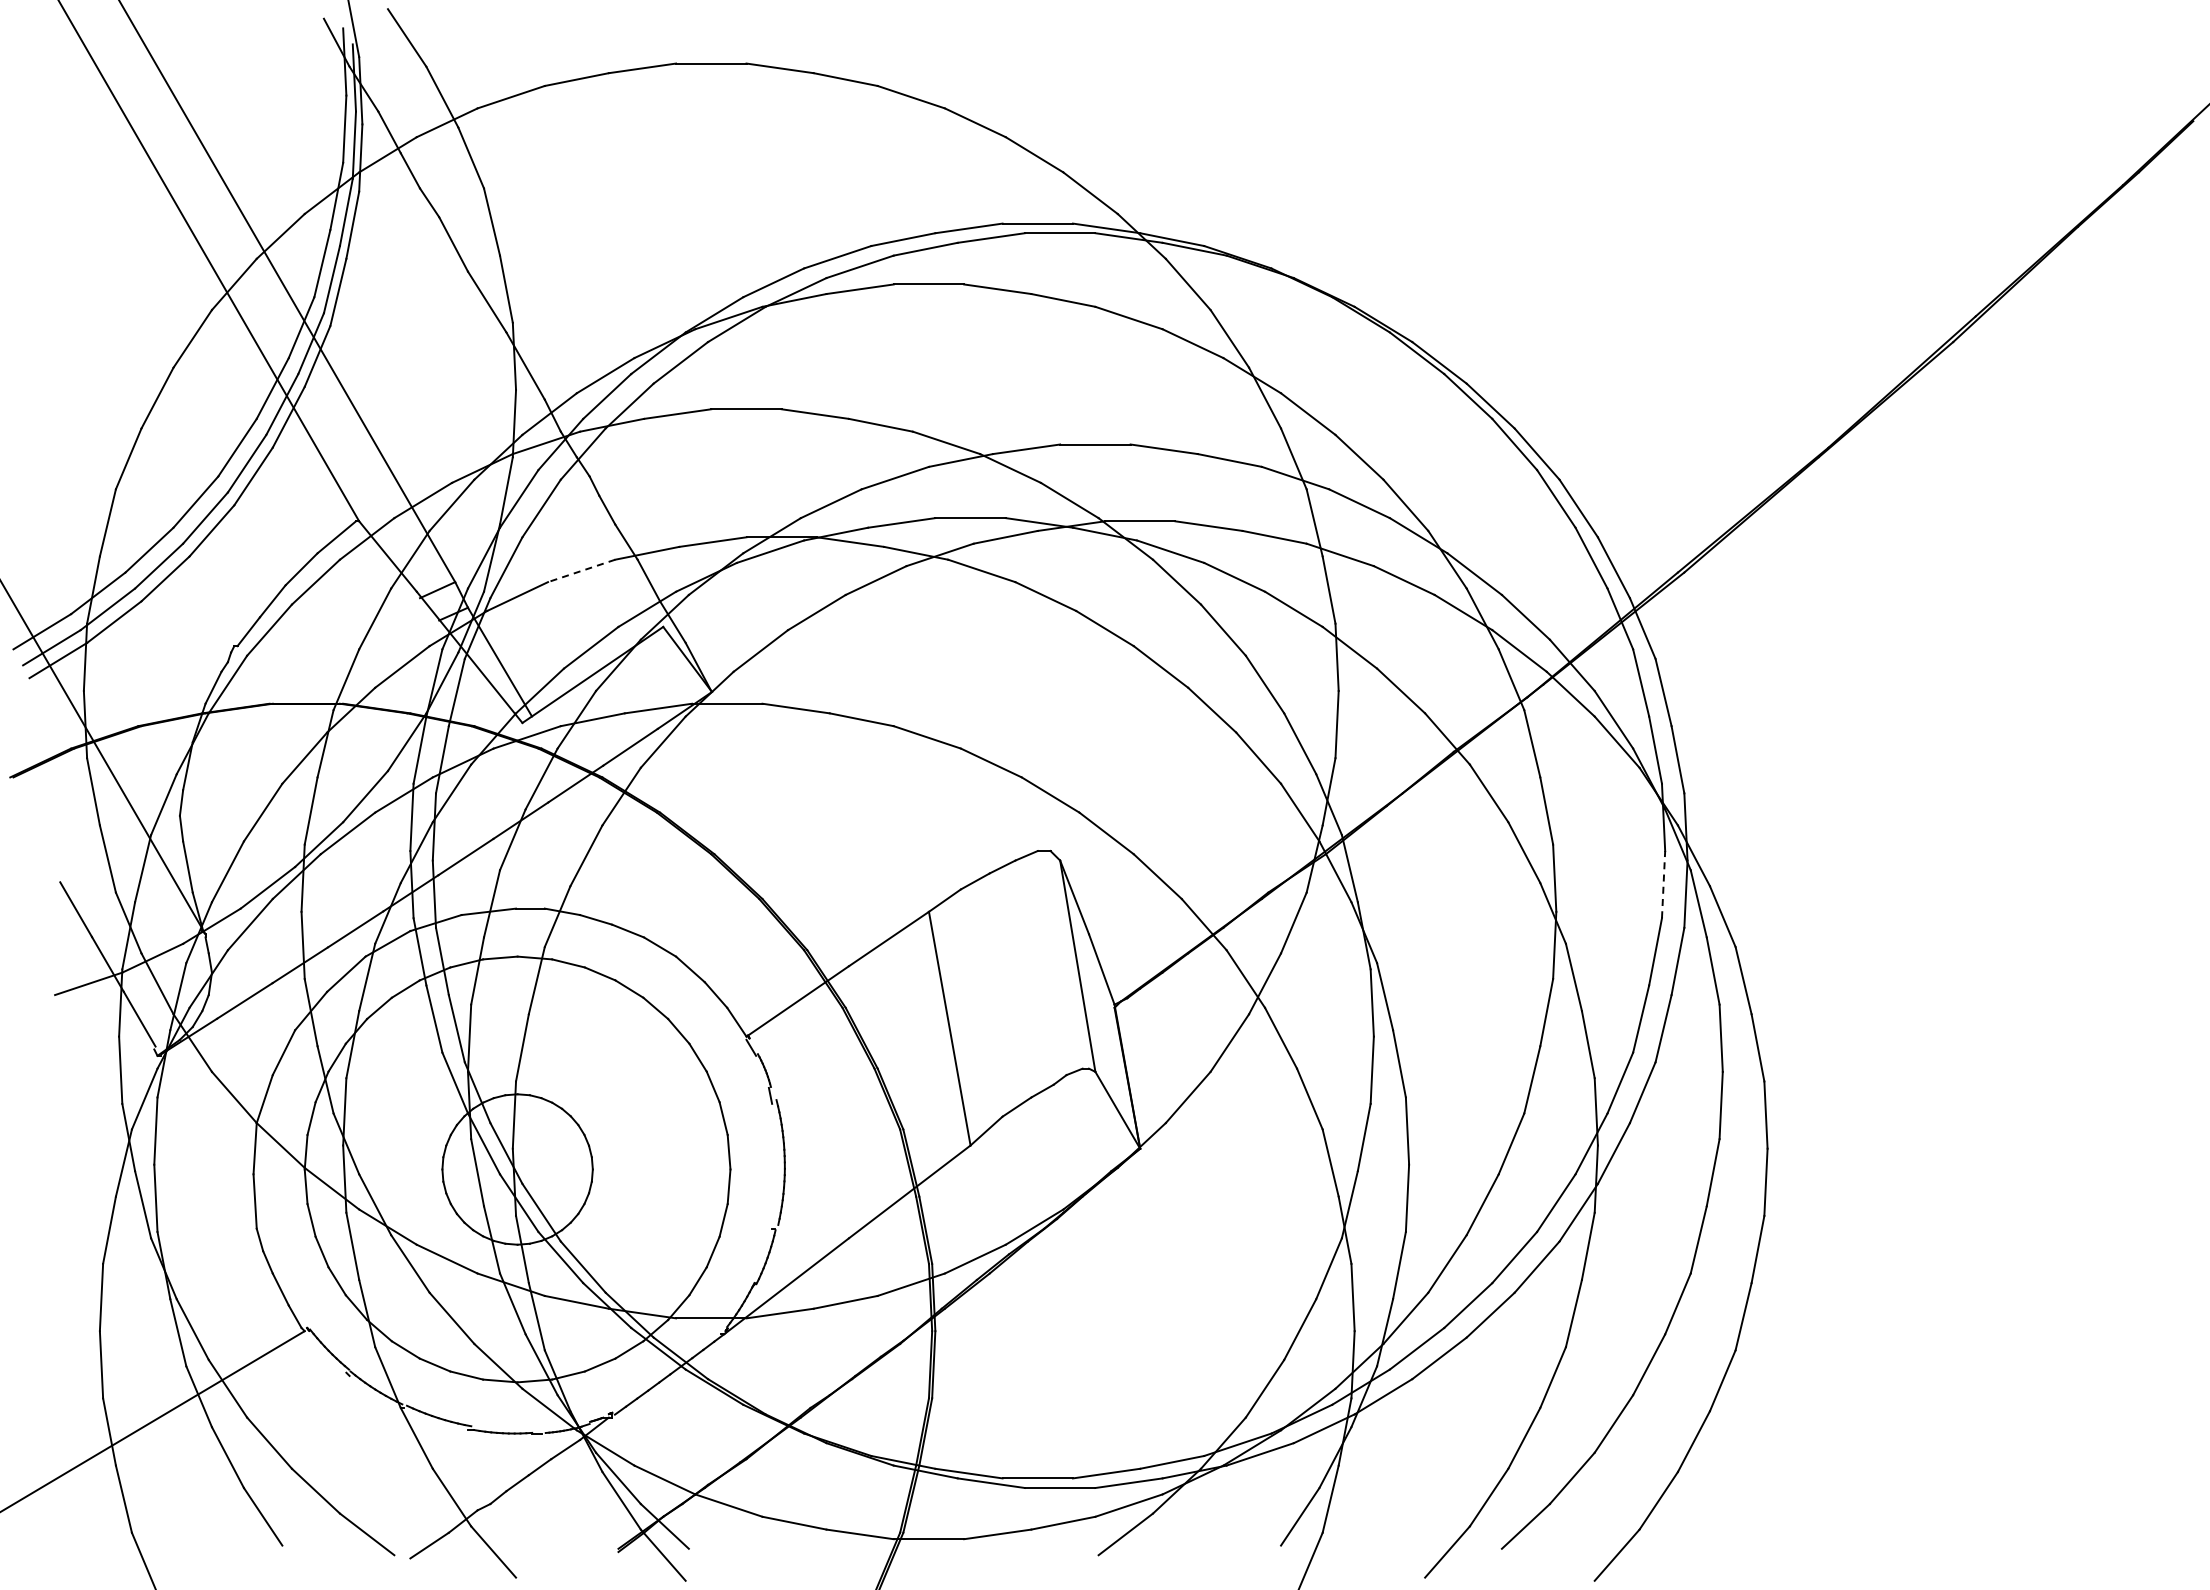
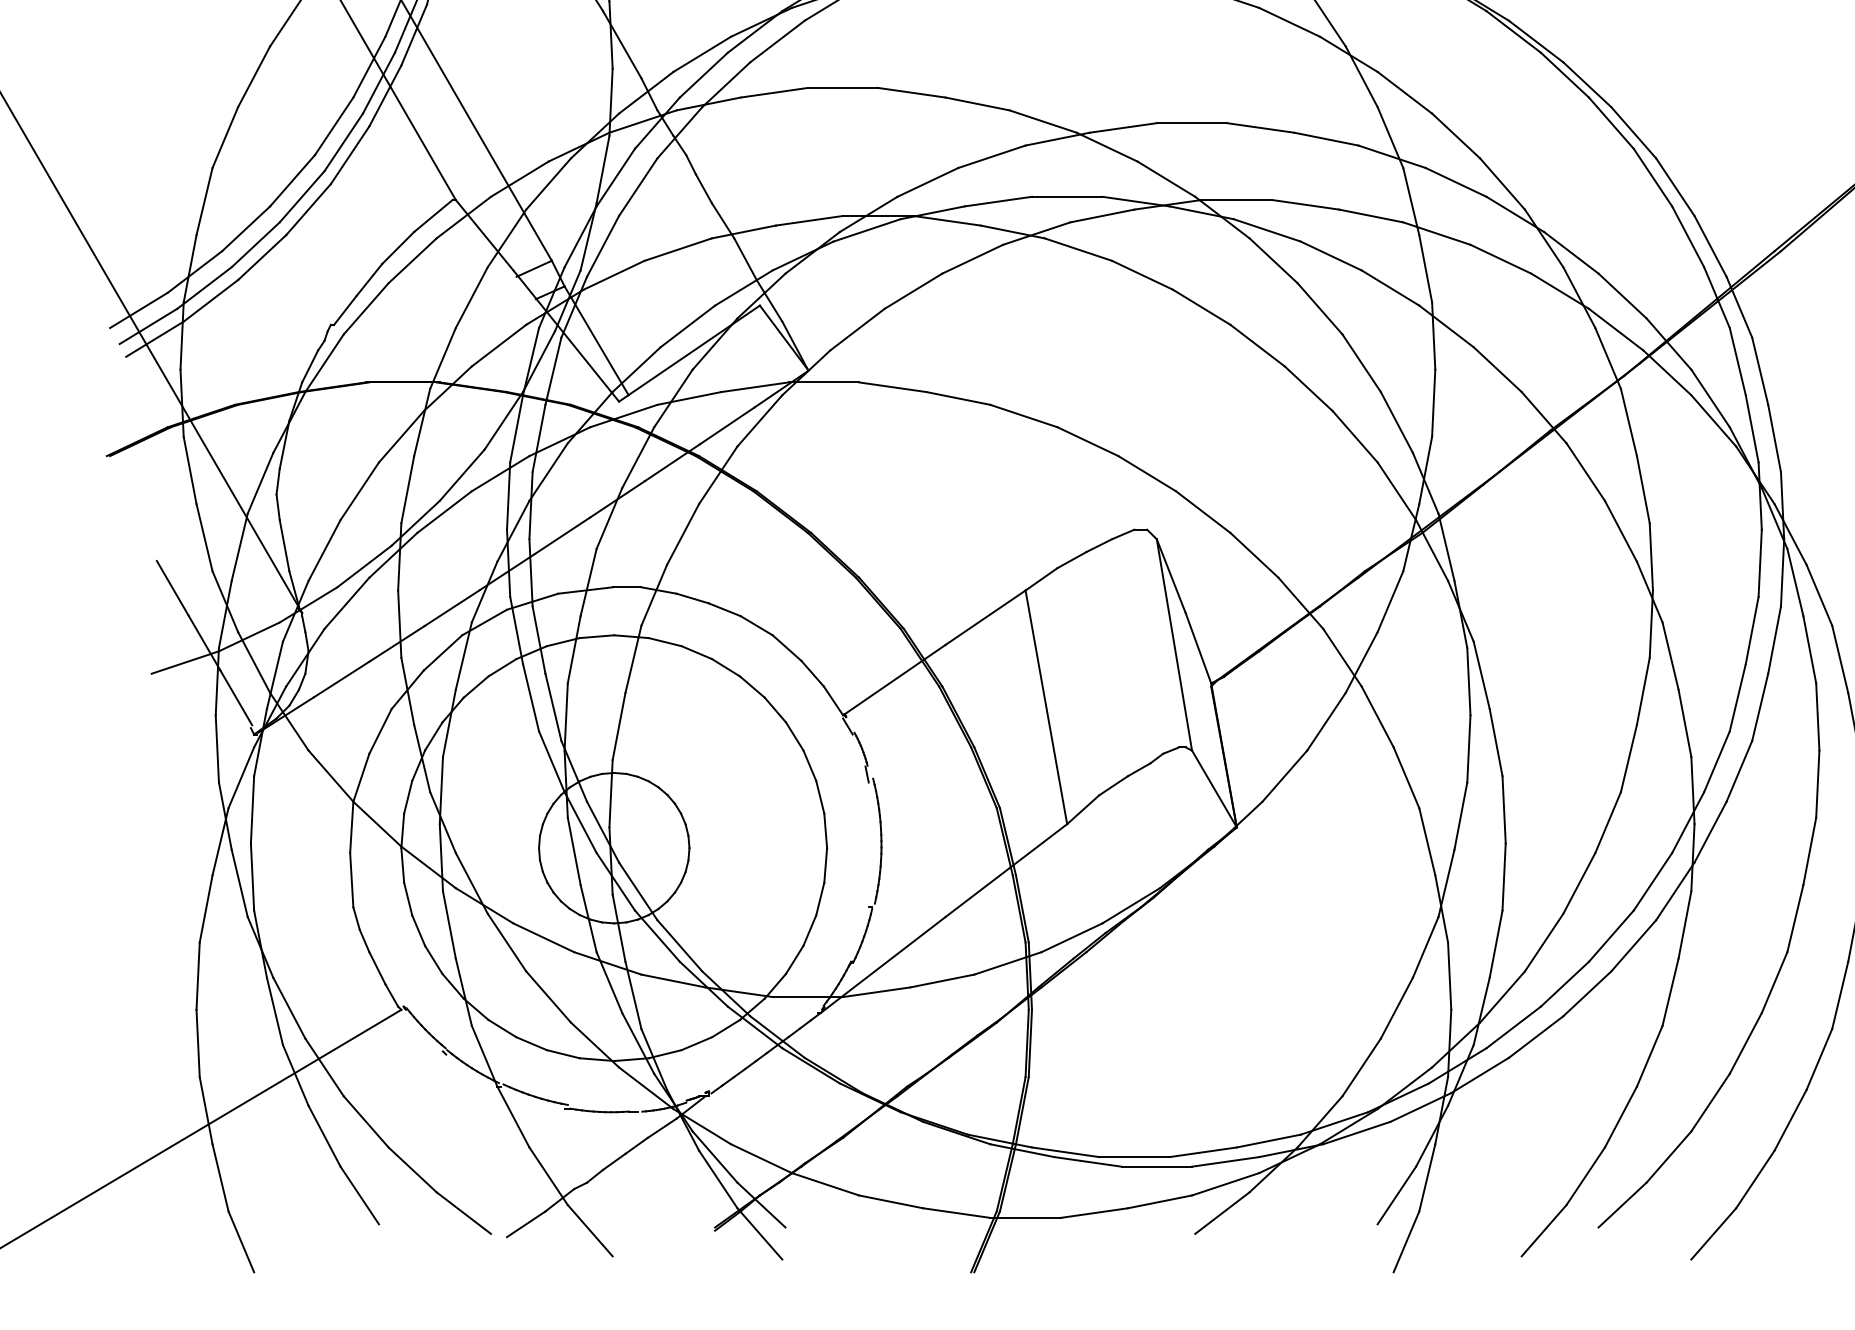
line: (581, 571) -> (678, 250), dashed -> solid
line: (1663, 884) -> (1760, 563), dashed -> solid

